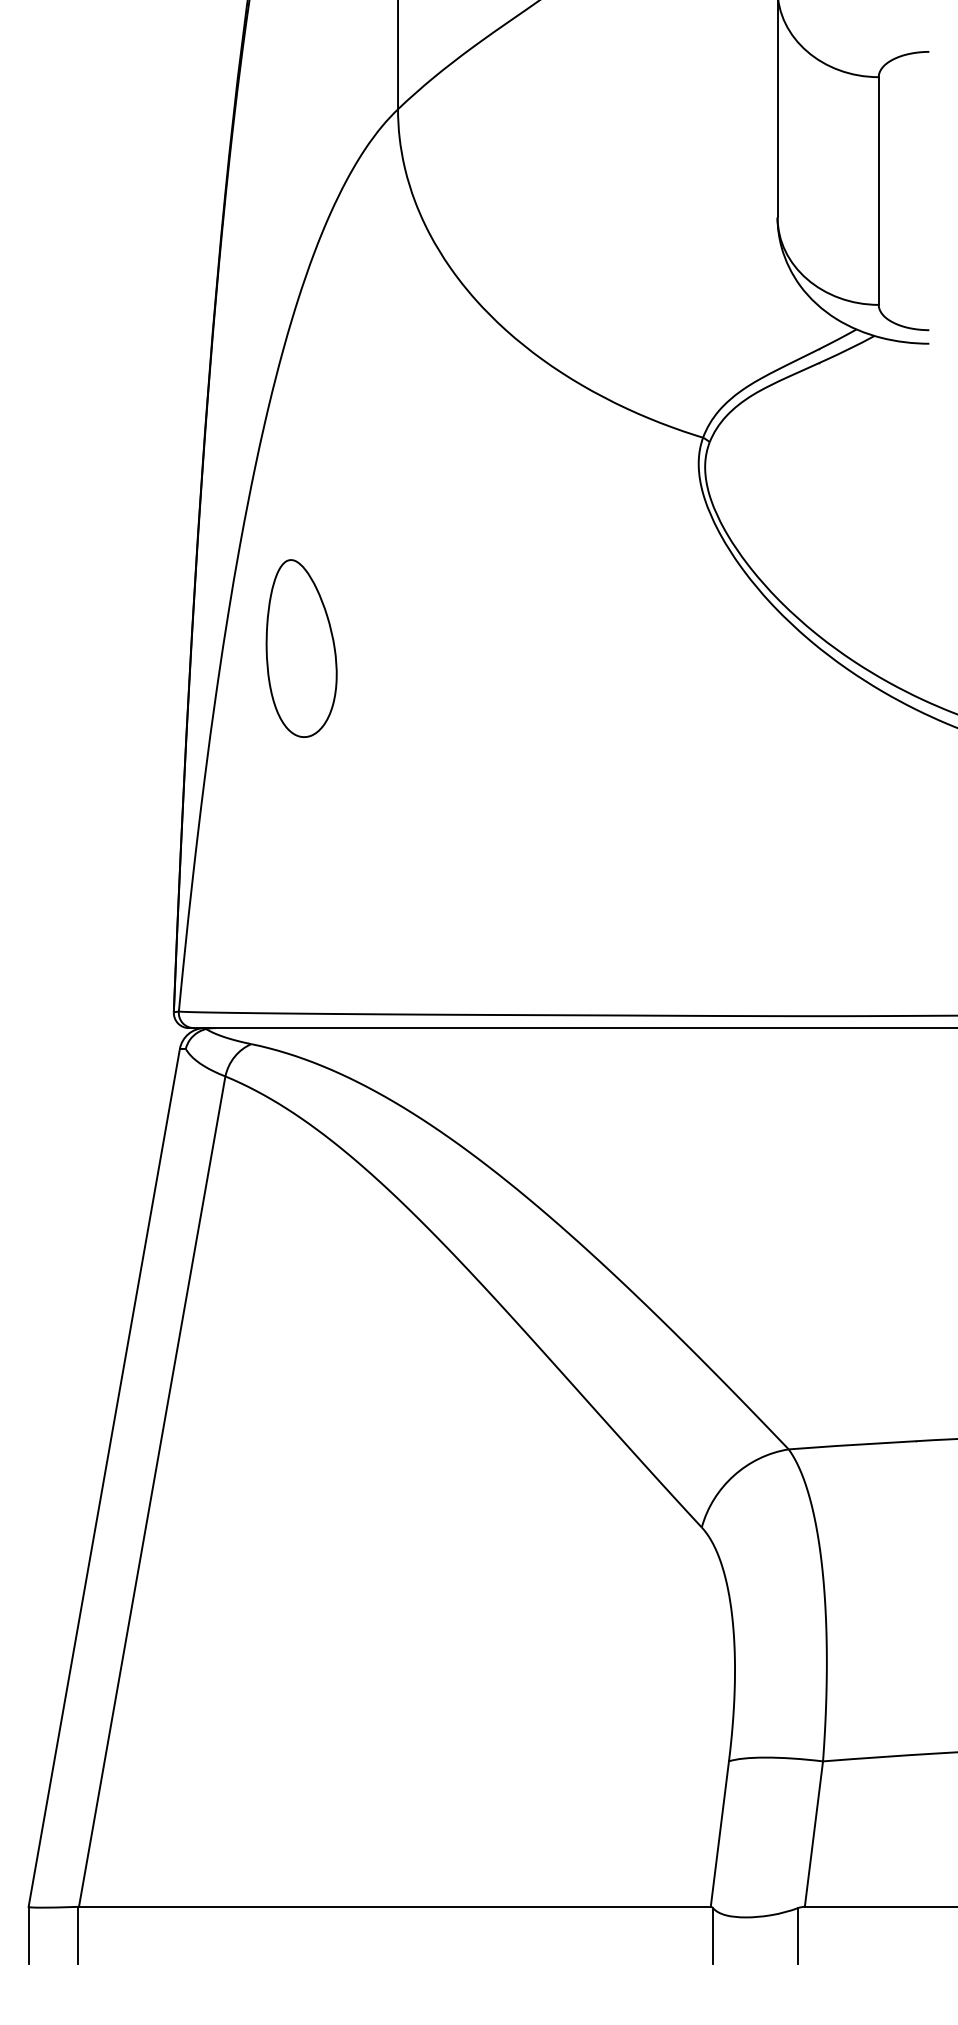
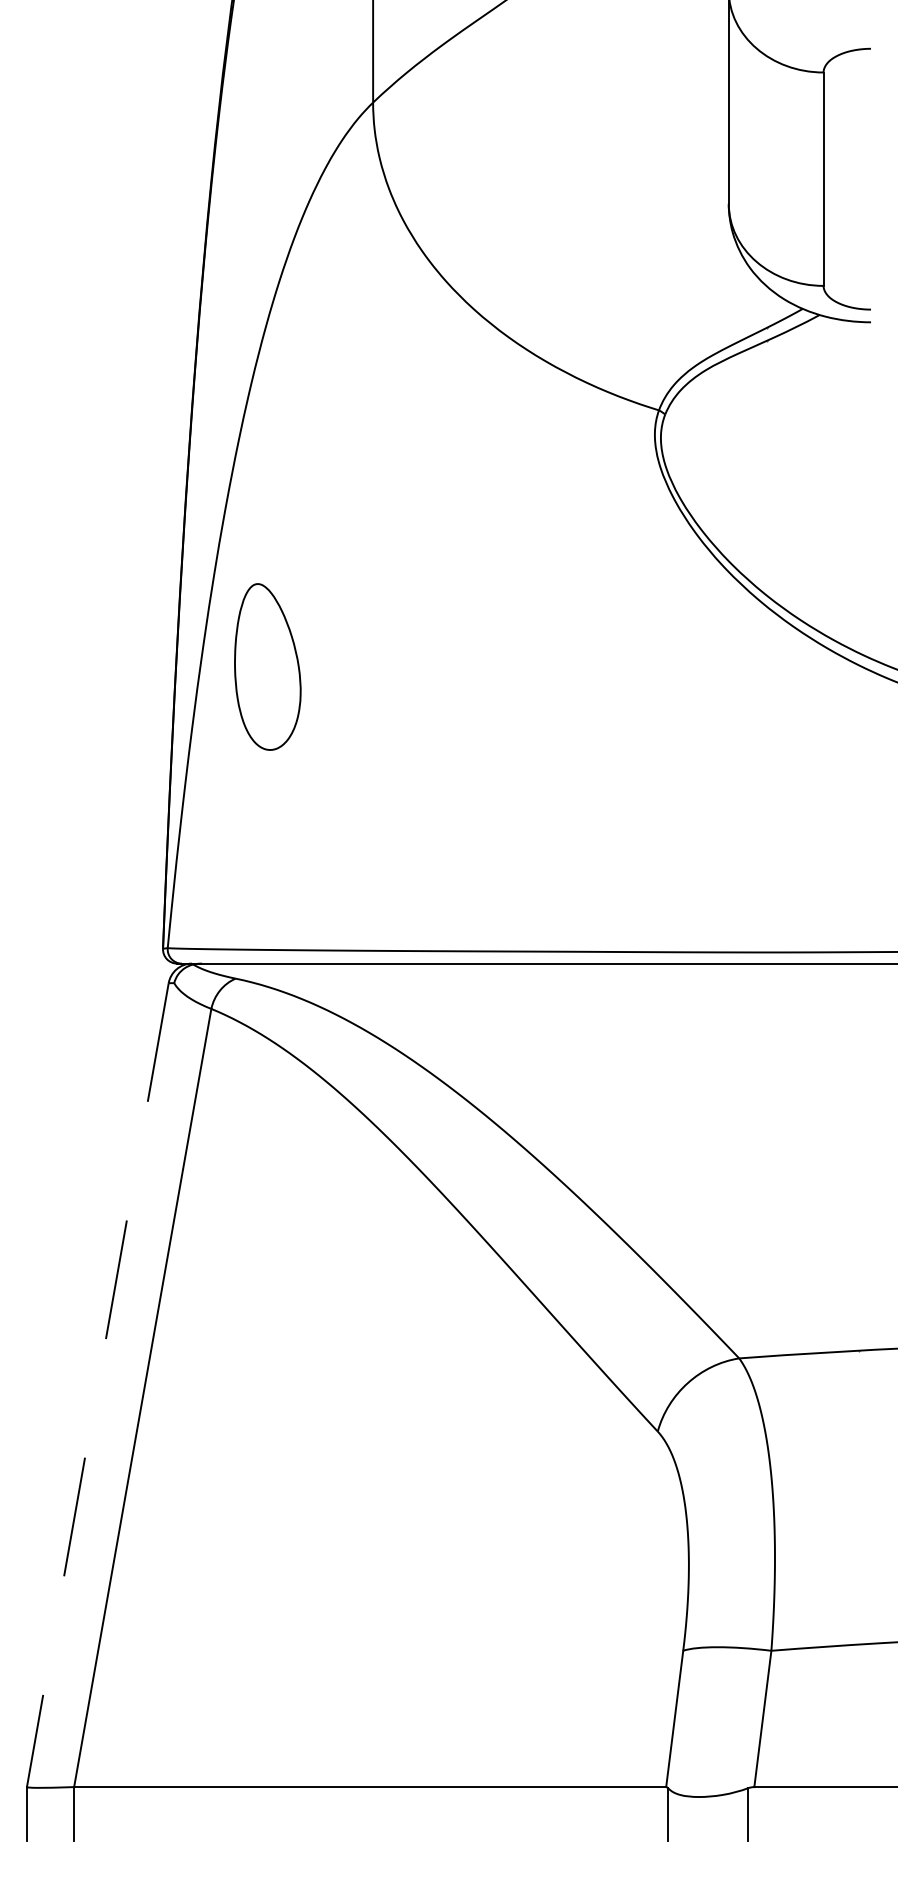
part: (301, 648) -> (267, 666), moved
line: (104, 1477) -> (98, 1384), solid -> dashed

